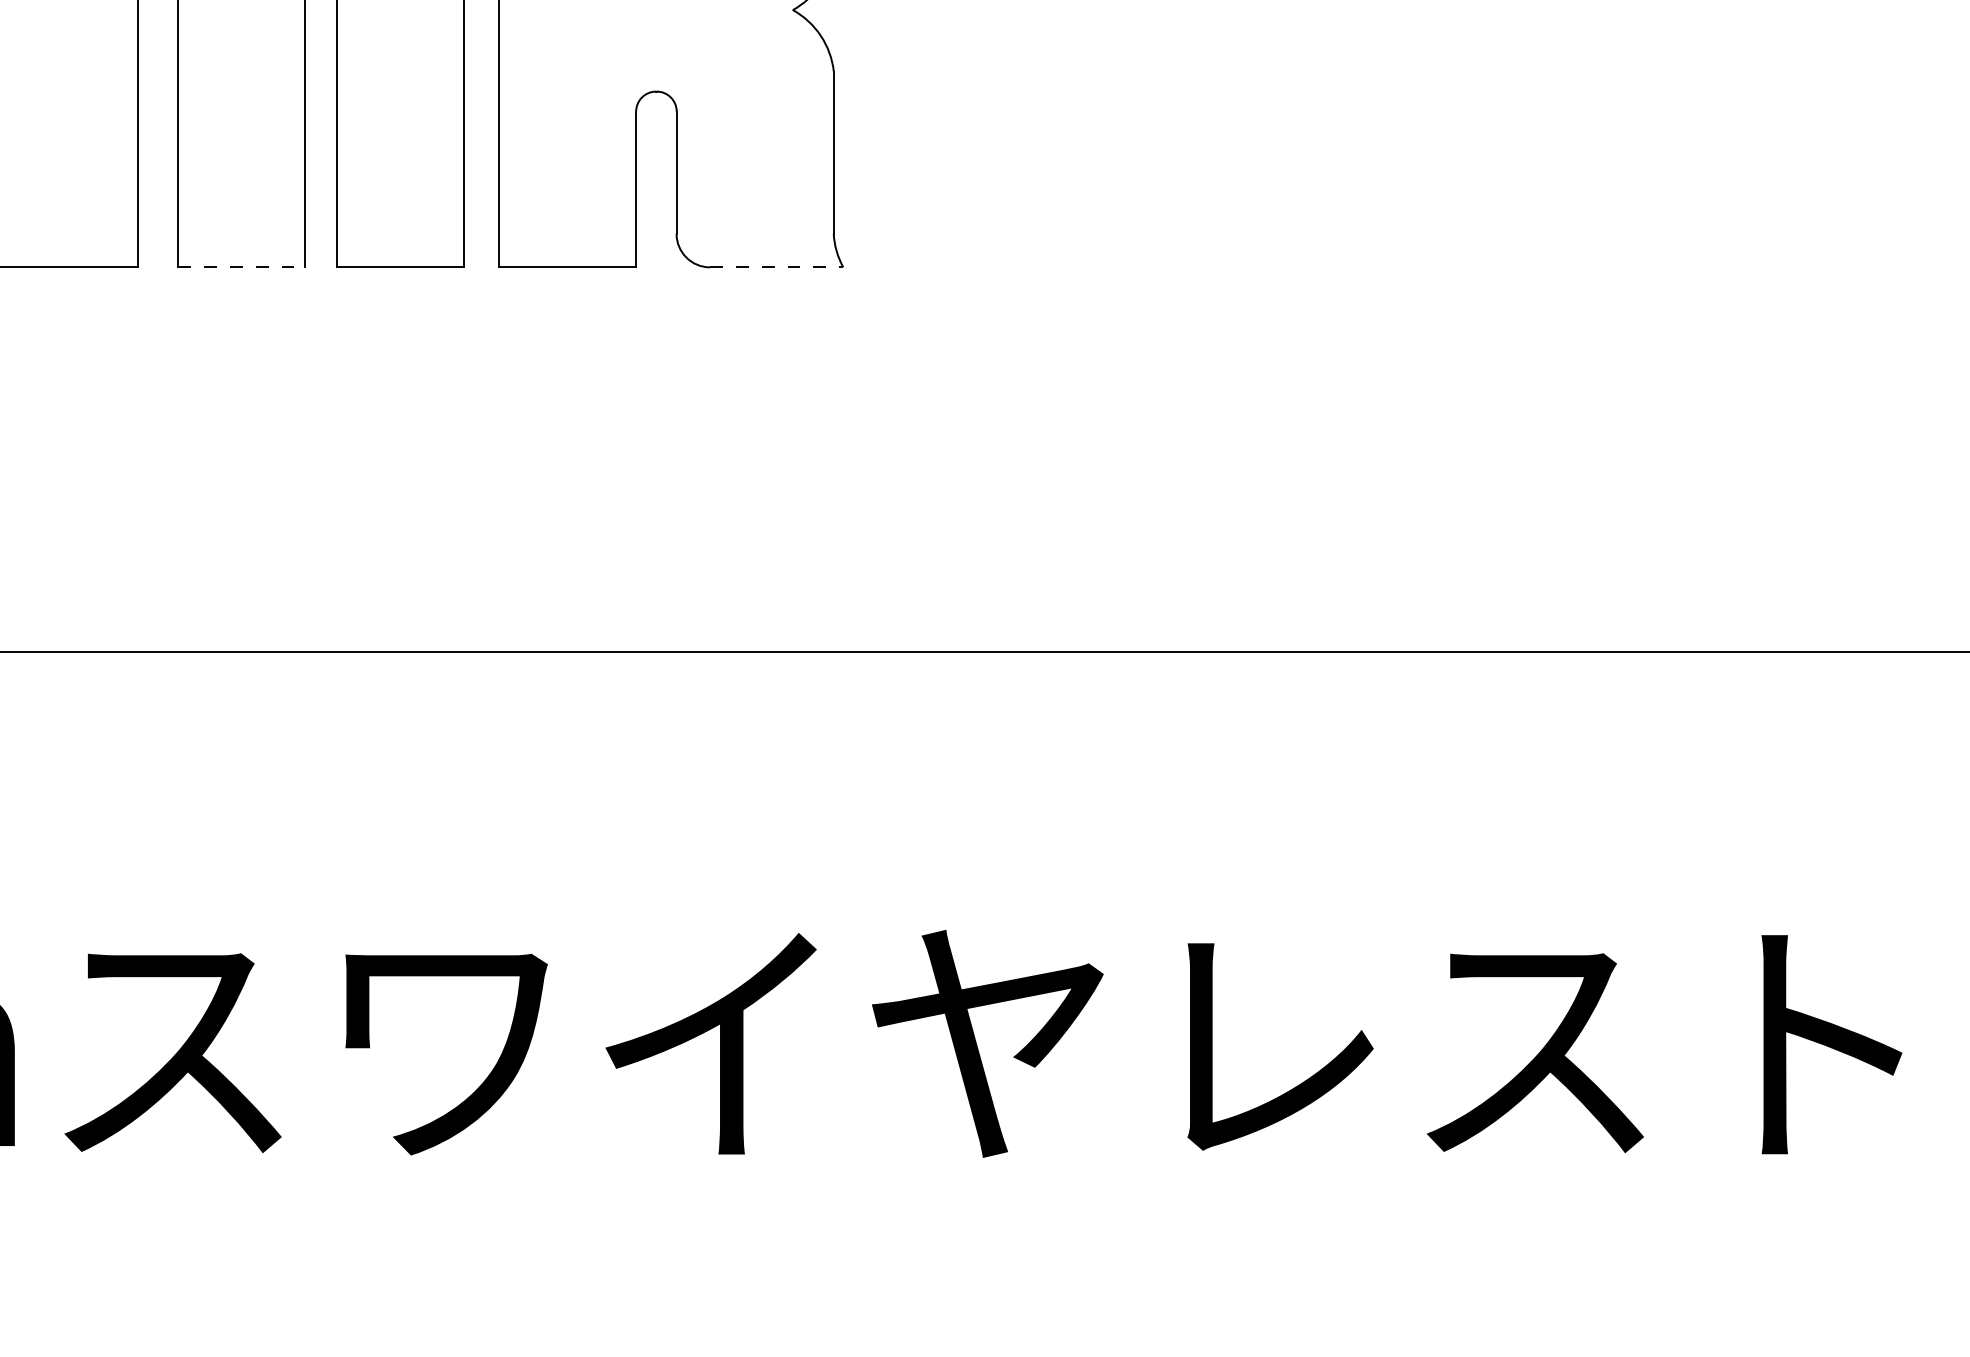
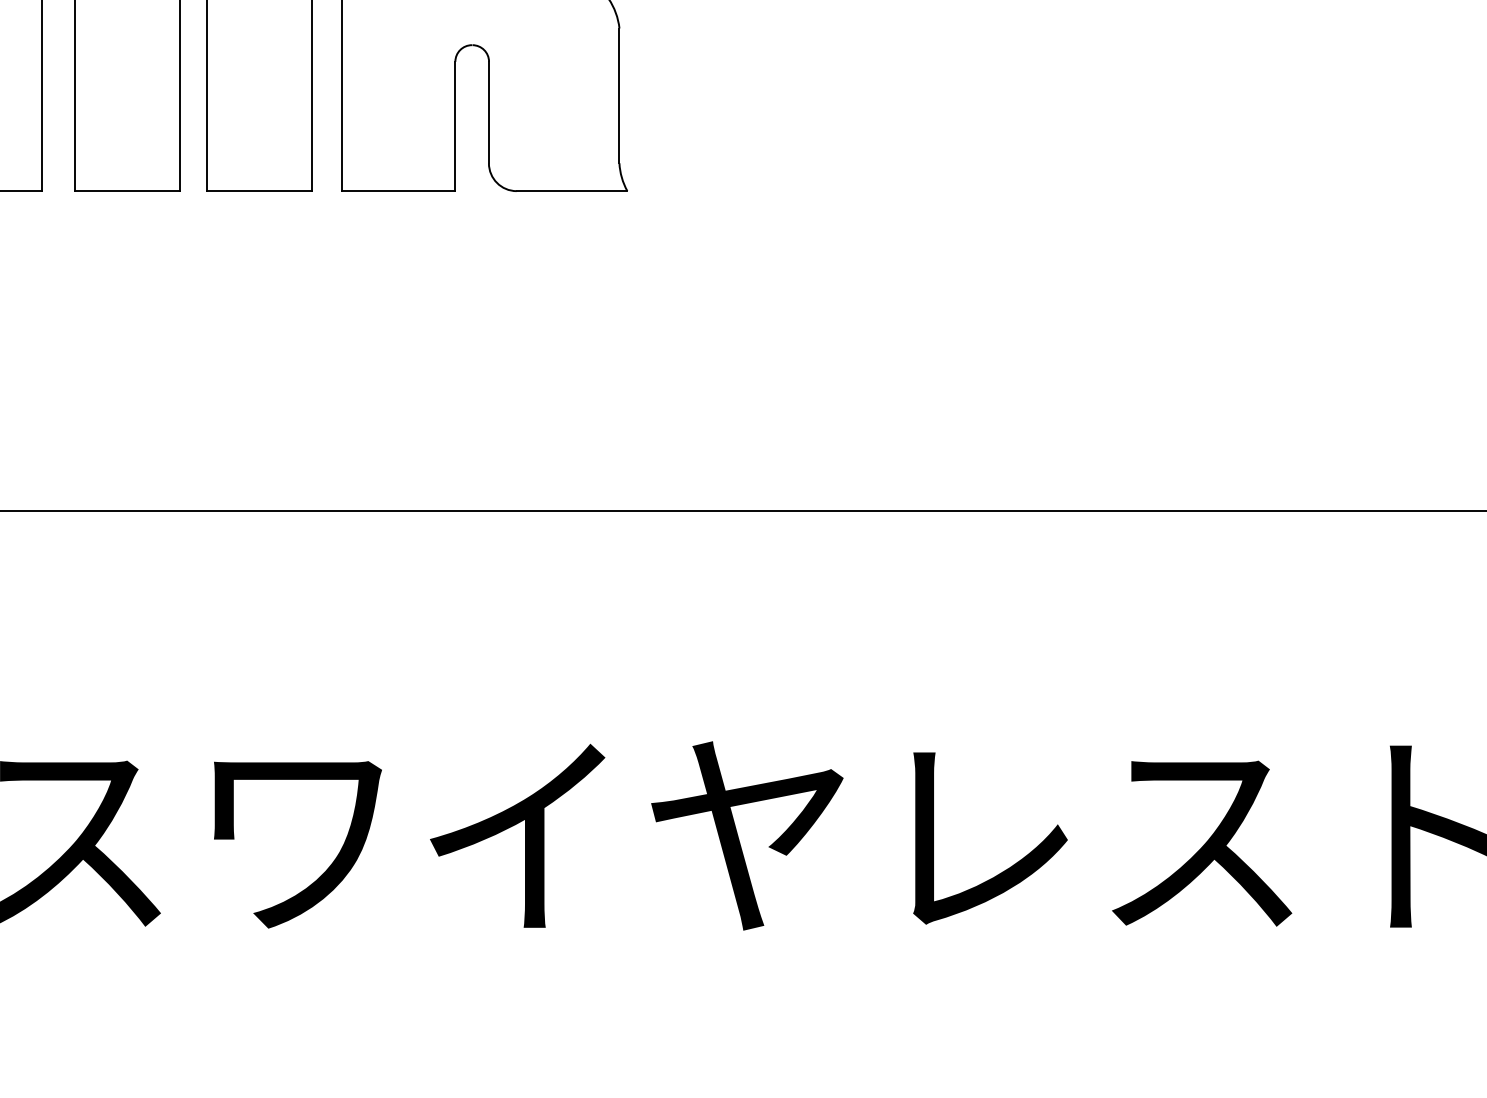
line: (241, 267) -> (127, 191), dashed -> solid
line: (776, 267) -> (571, 191), dashed -> solid

